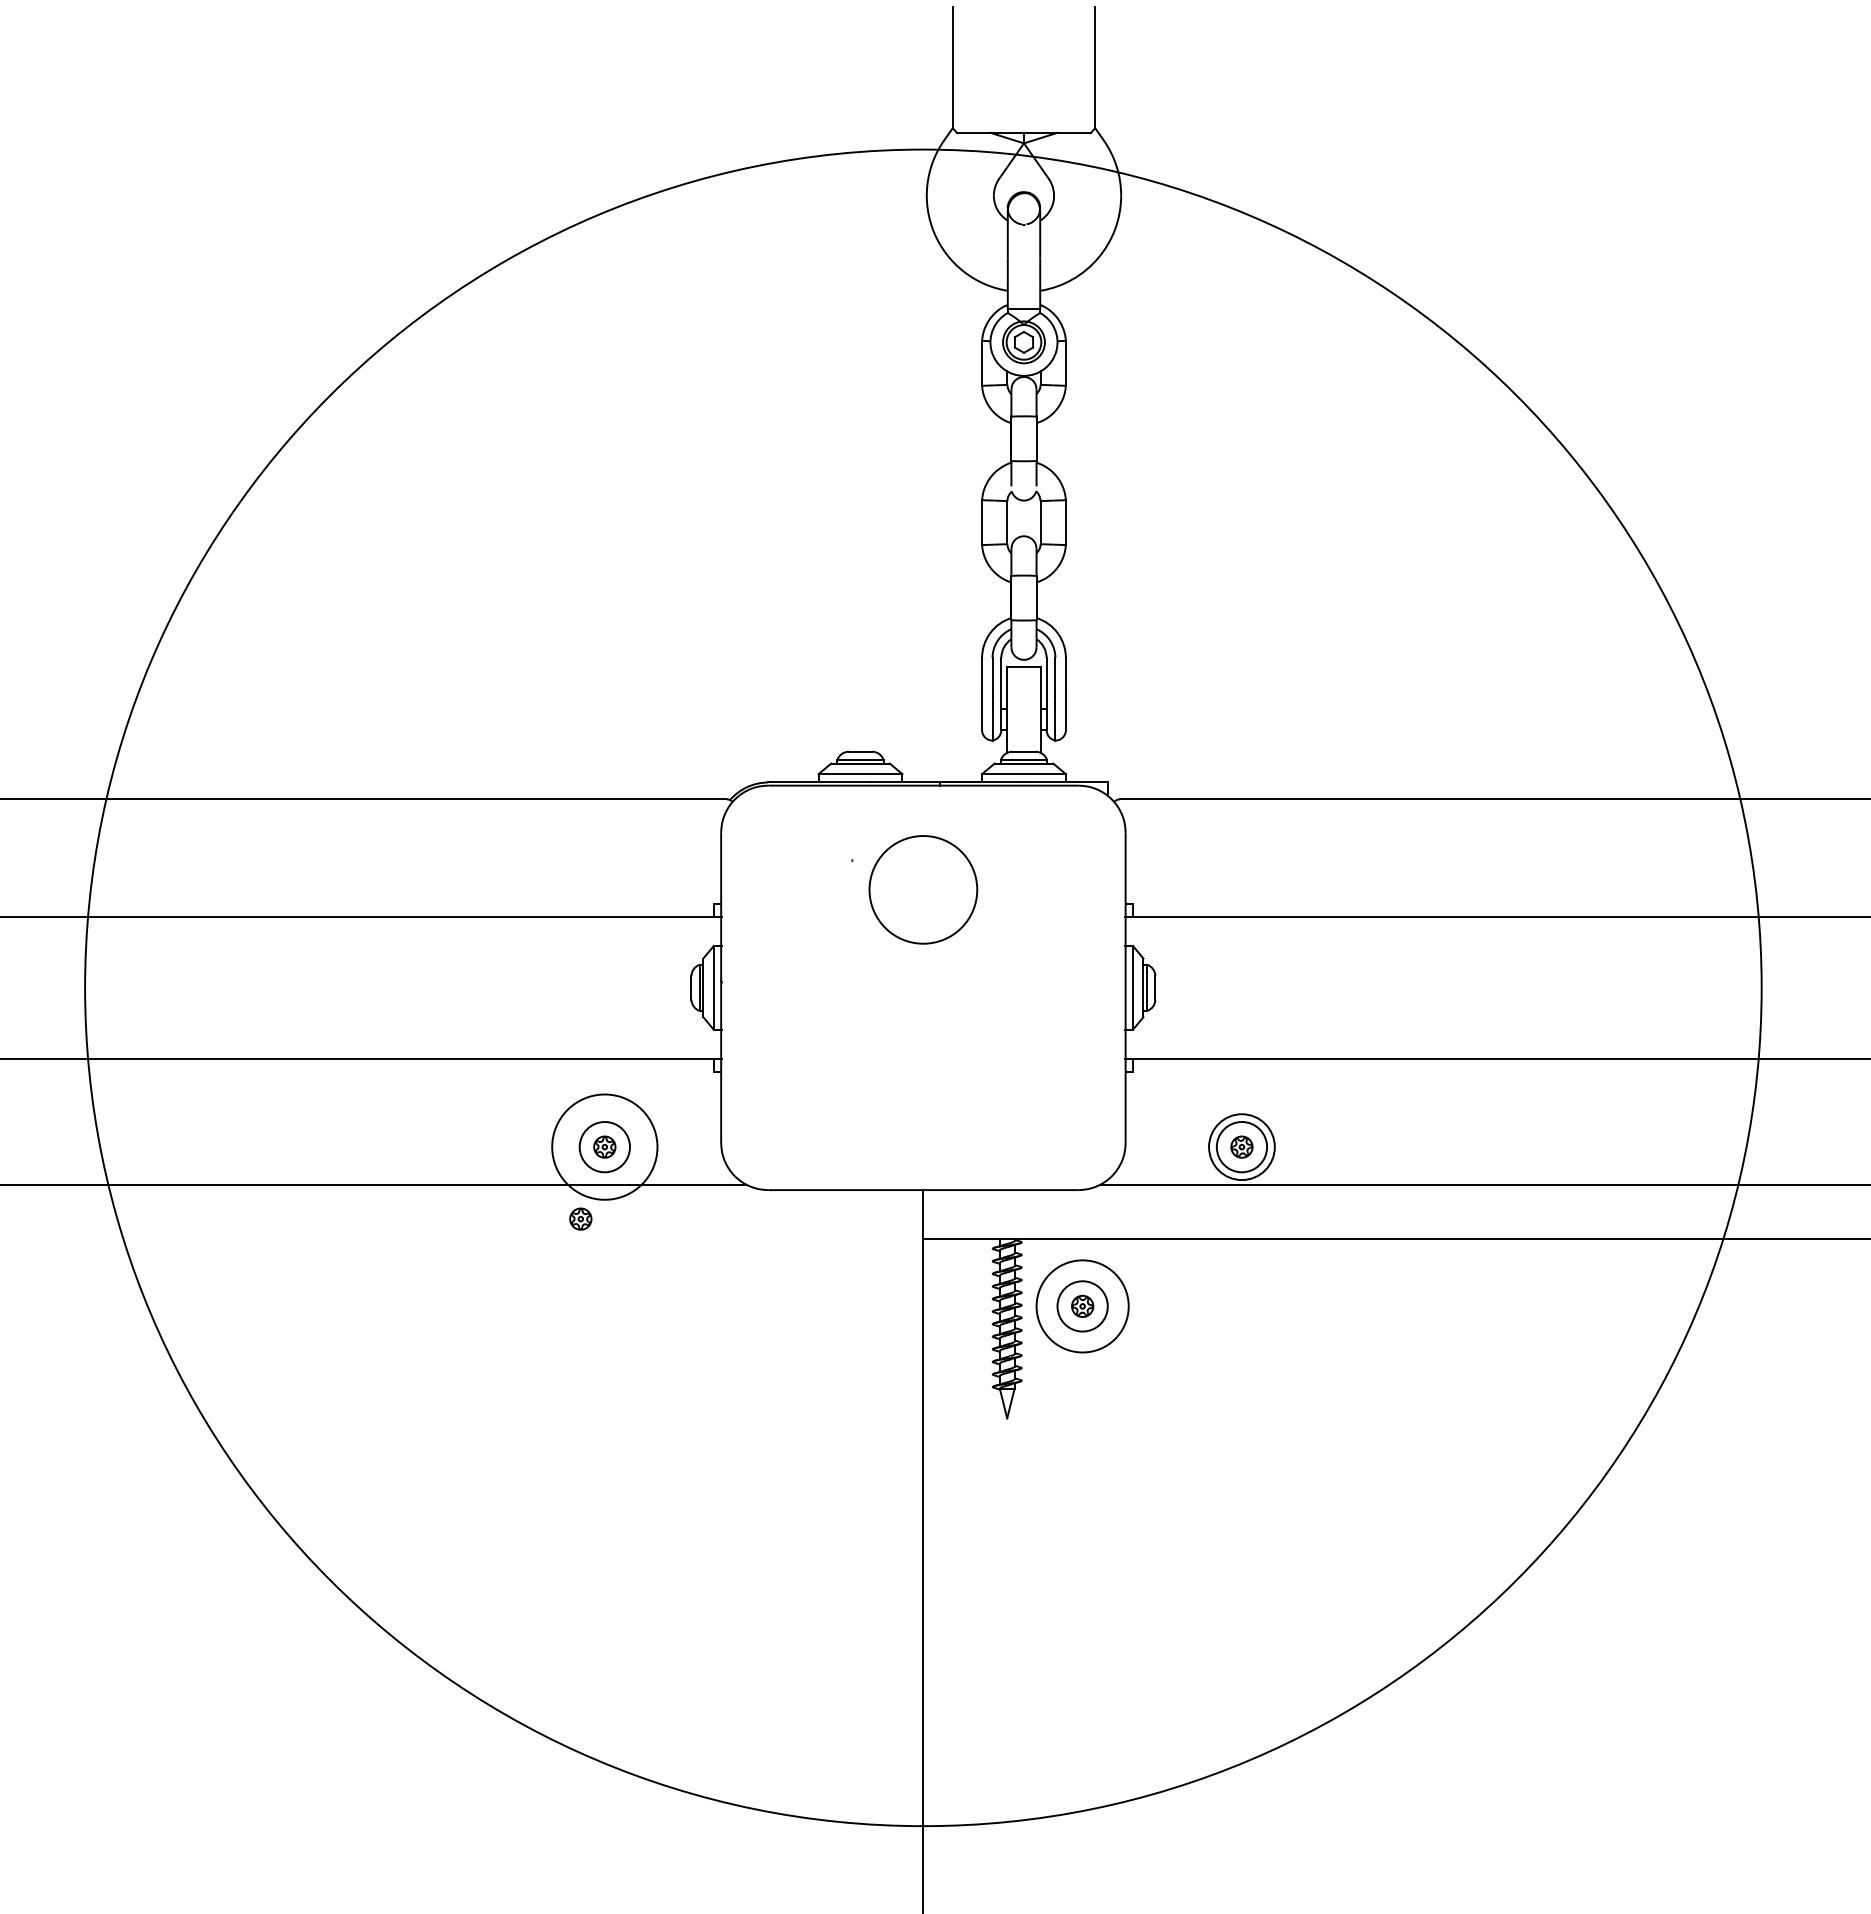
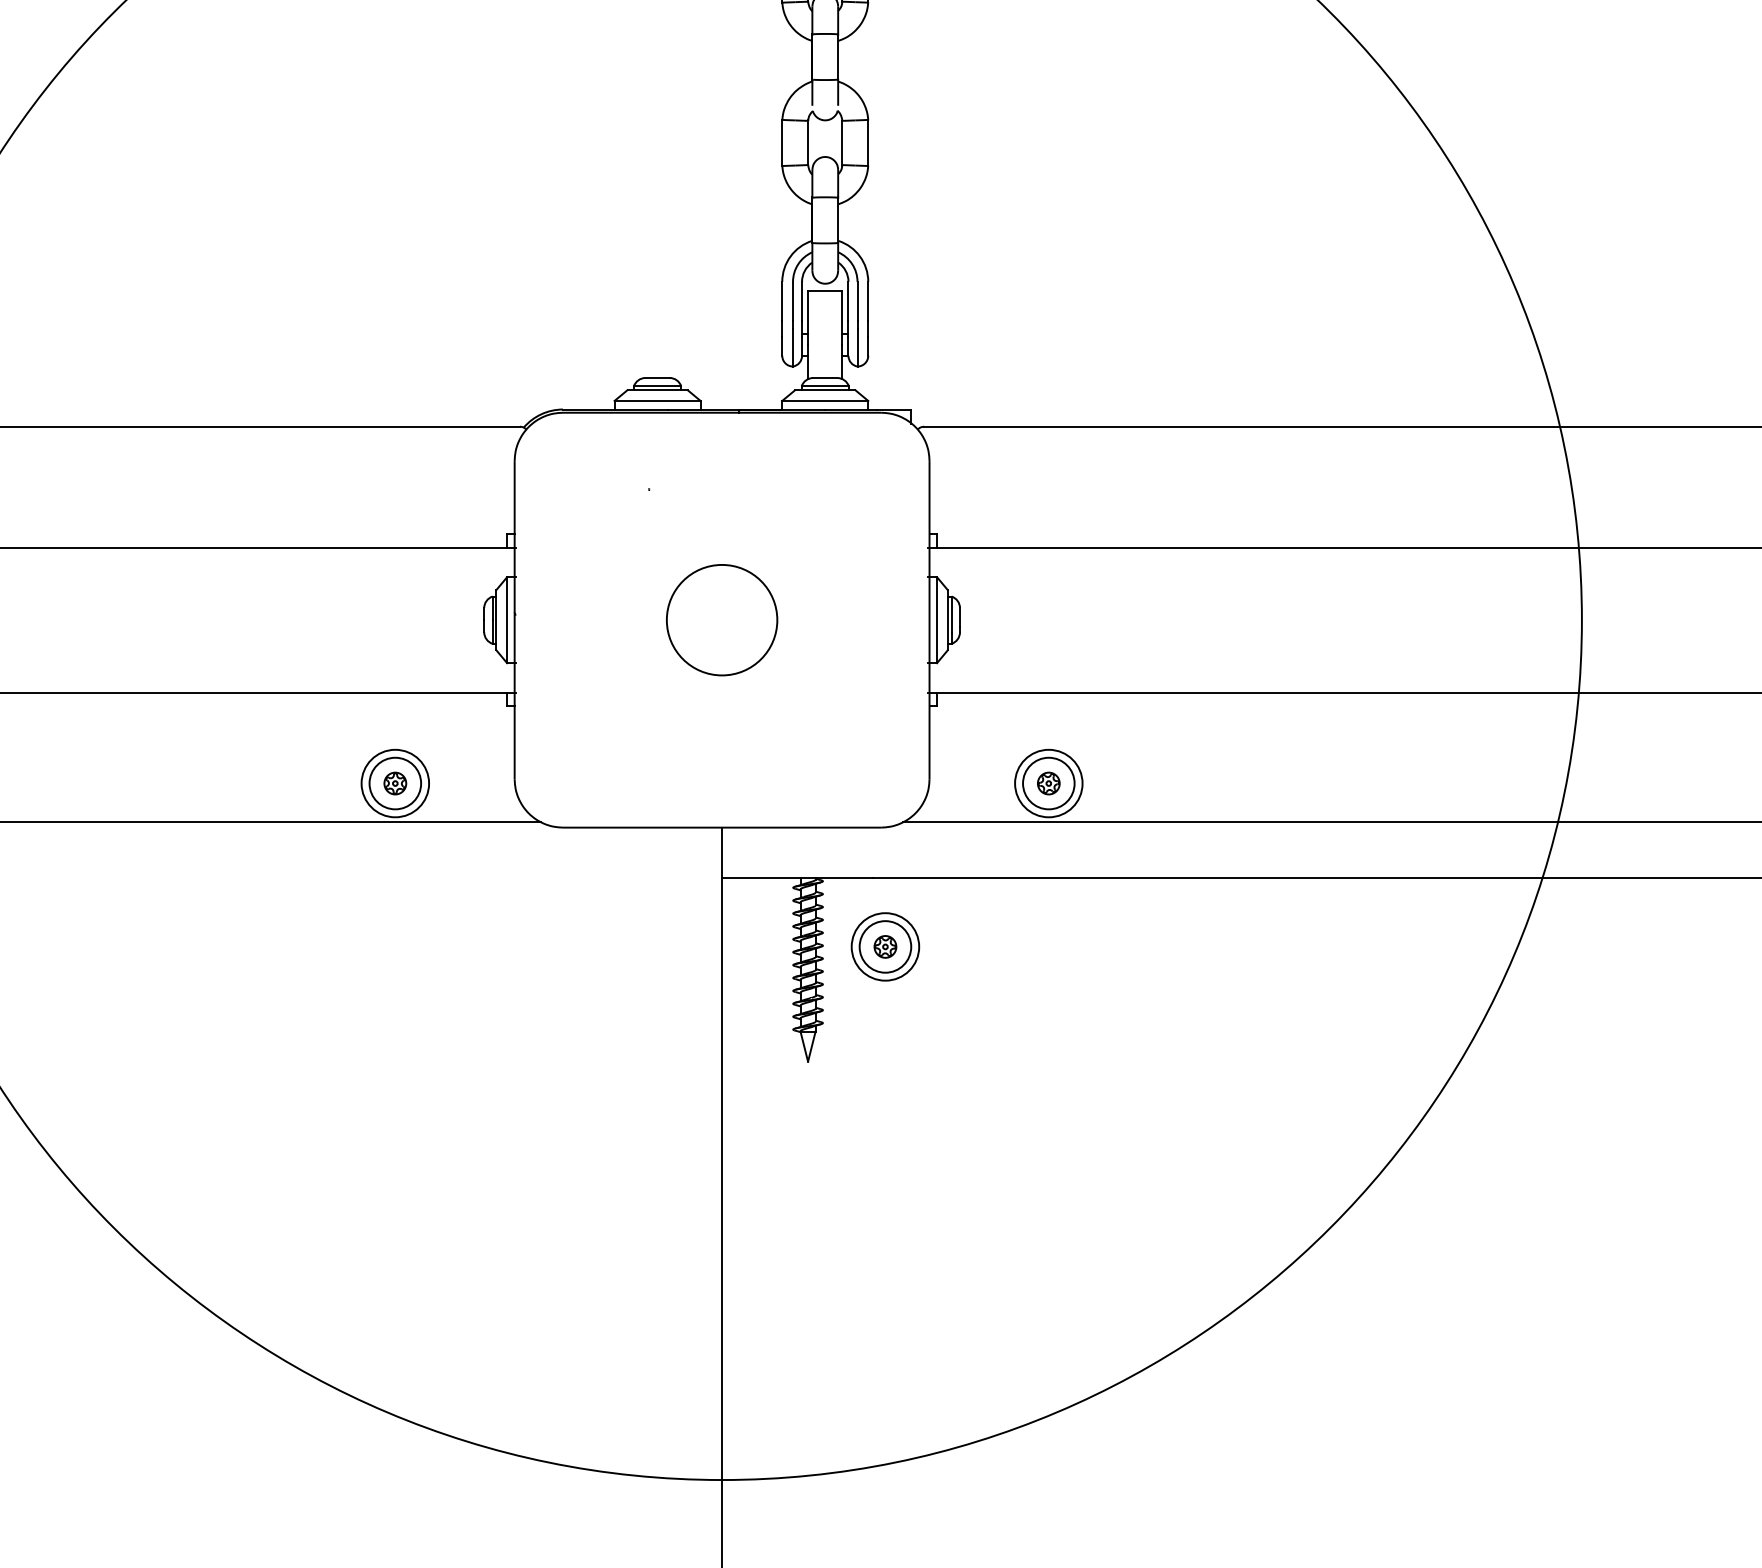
circle: (923, 889) -> (722, 619), moved
circle: (604, 1147) -> (395, 783), size x0.62
part: (580, 1218) -> (370, 856), removed
circle: (1082, 1306) -> (885, 947), size x0.71

